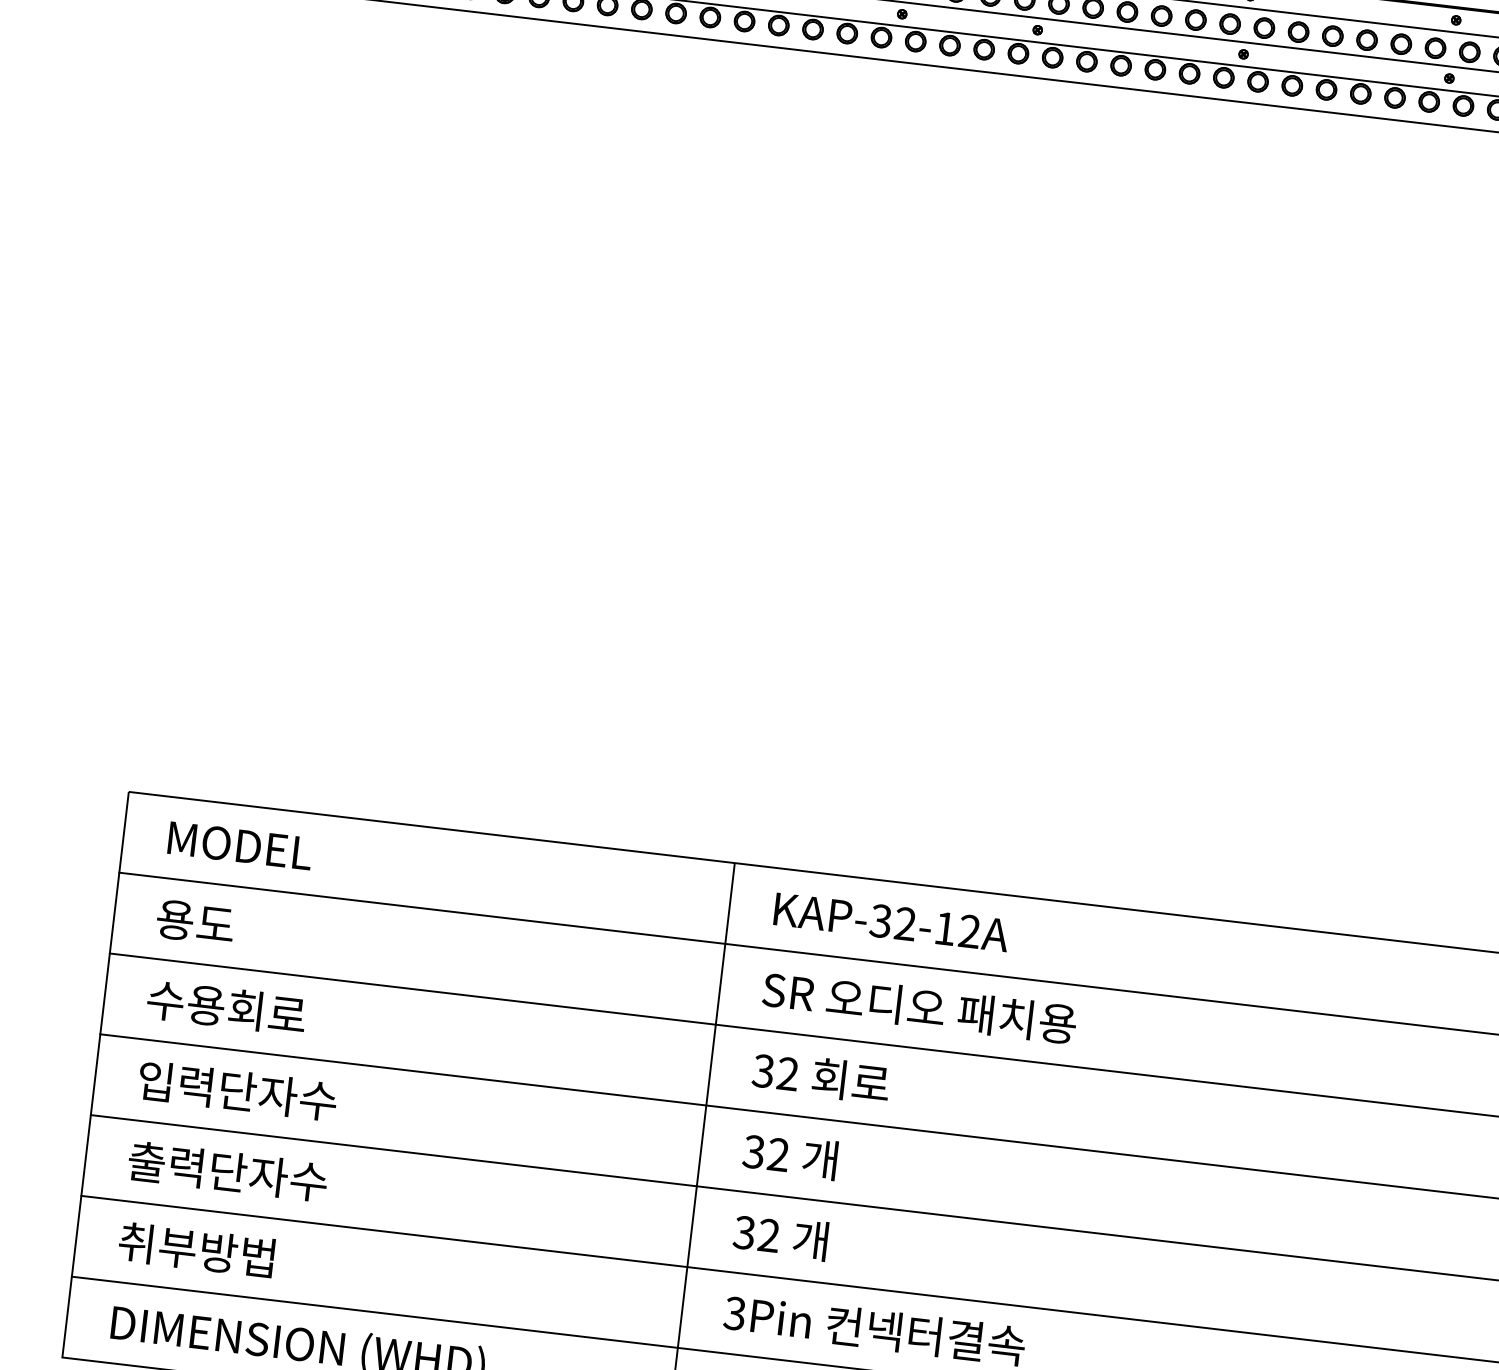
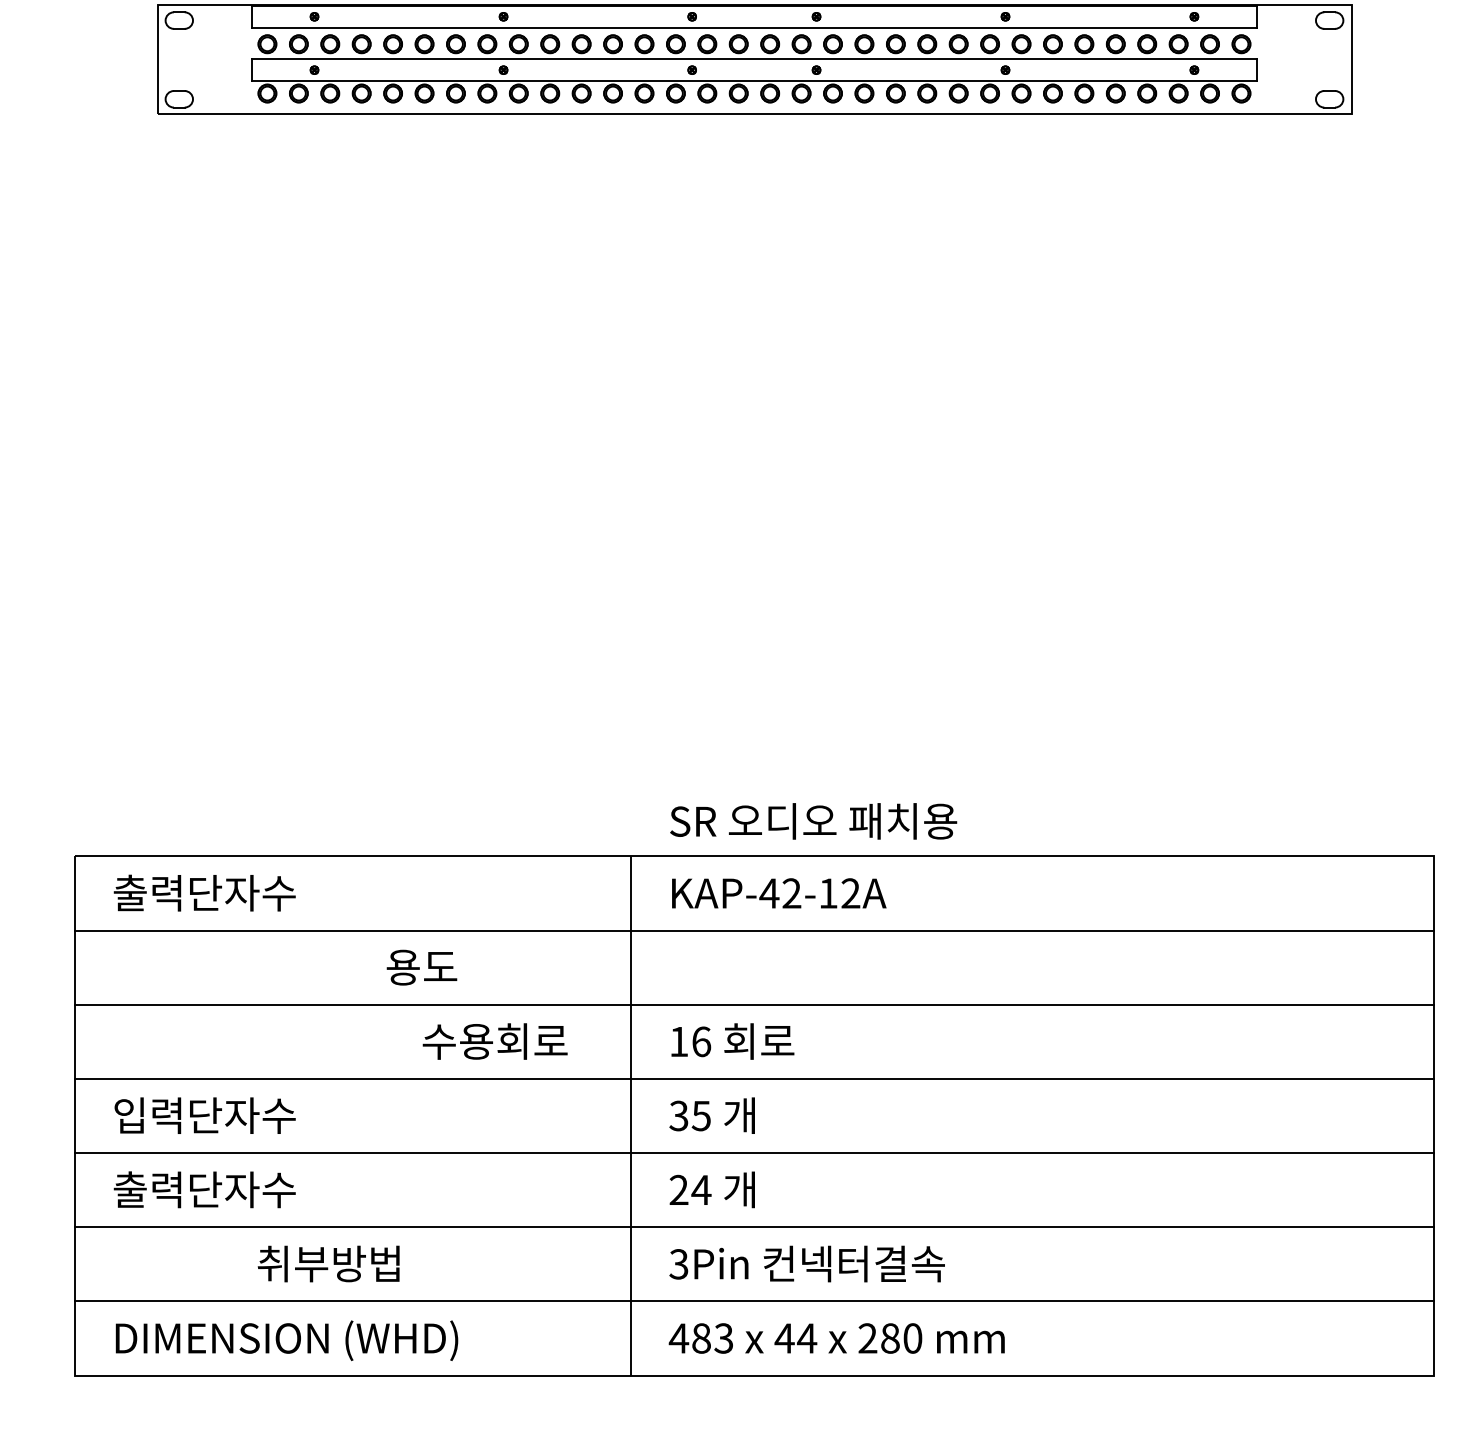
text: (265, 847) -> (204, 892), MODEL -> 출력단자수
text: (881, 921) -> (769, 893), KAP-32-12A -> KAP-42-12A
text: (195, 922) -> (421, 967), moved
text: (225, 1007) -> (494, 1041), moved
text: (919, 1007) -> (813, 821), moved
text: (776, 1072) -> (690, 1041), 32 -> 16
text: (777, 1154) -> (700, 1115), 32 -> 35
text: (757, 1233) -> (690, 1189), 32 -> 24
text: (196, 1249) -> (328, 1263), moved

